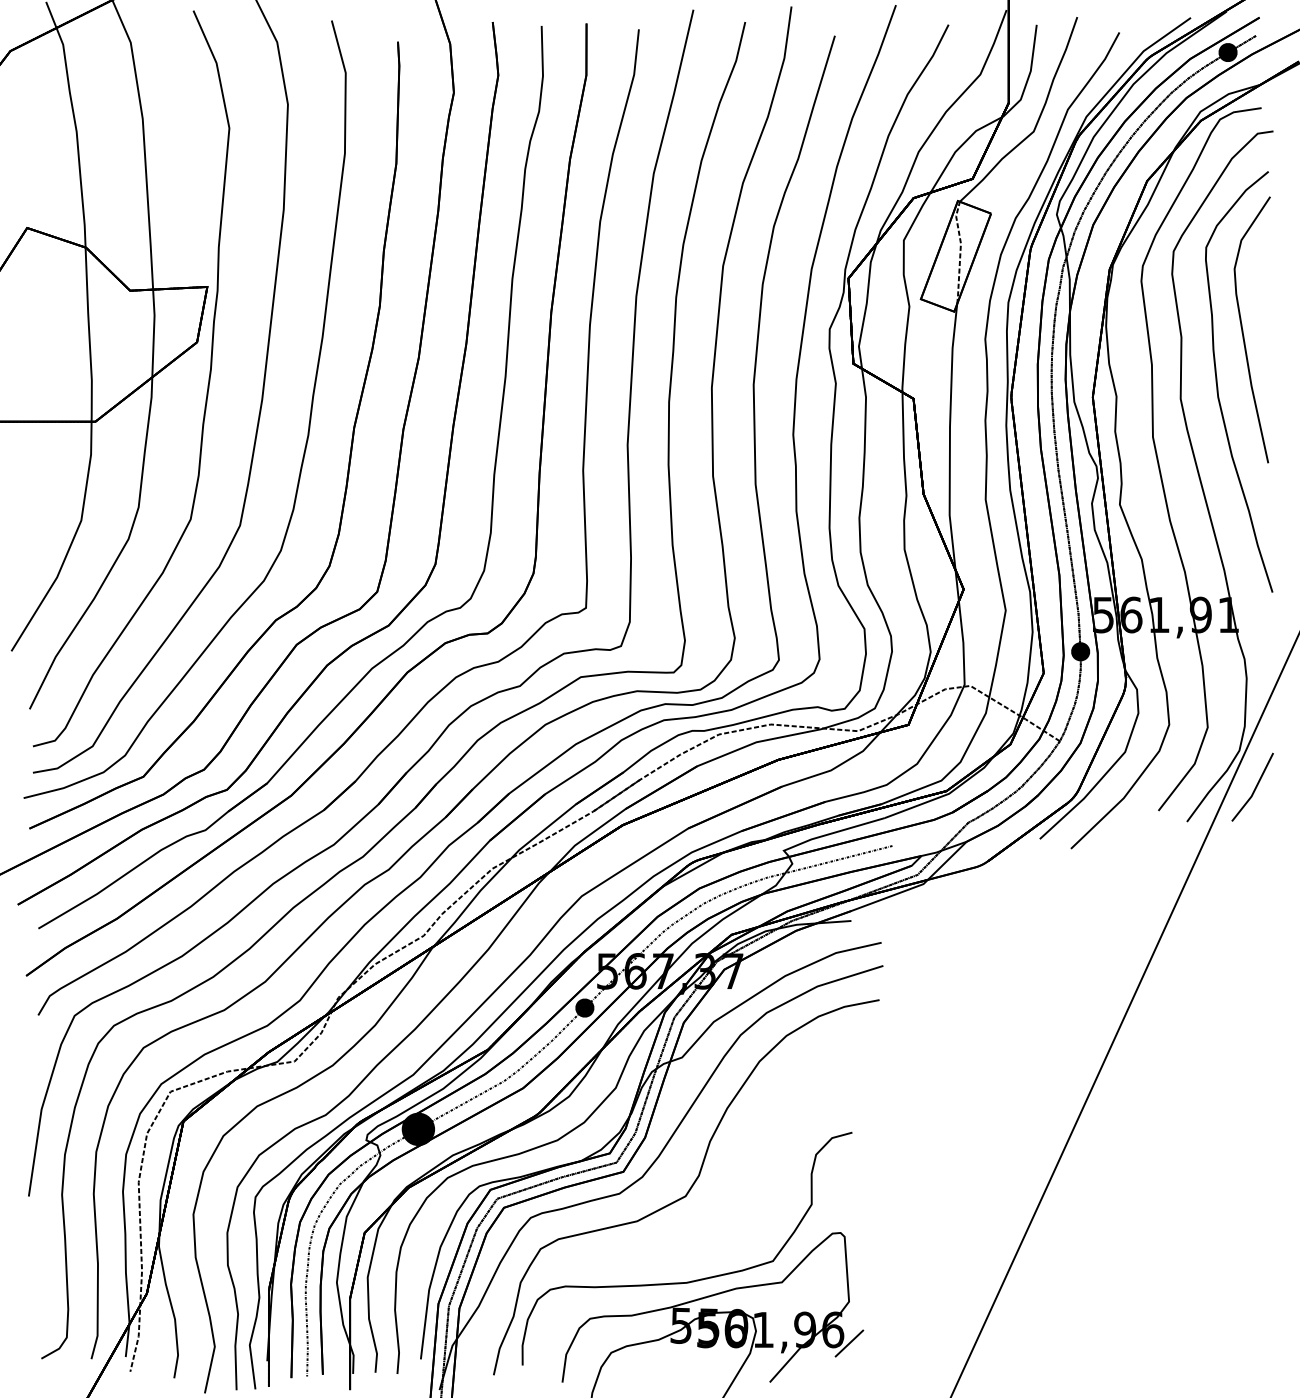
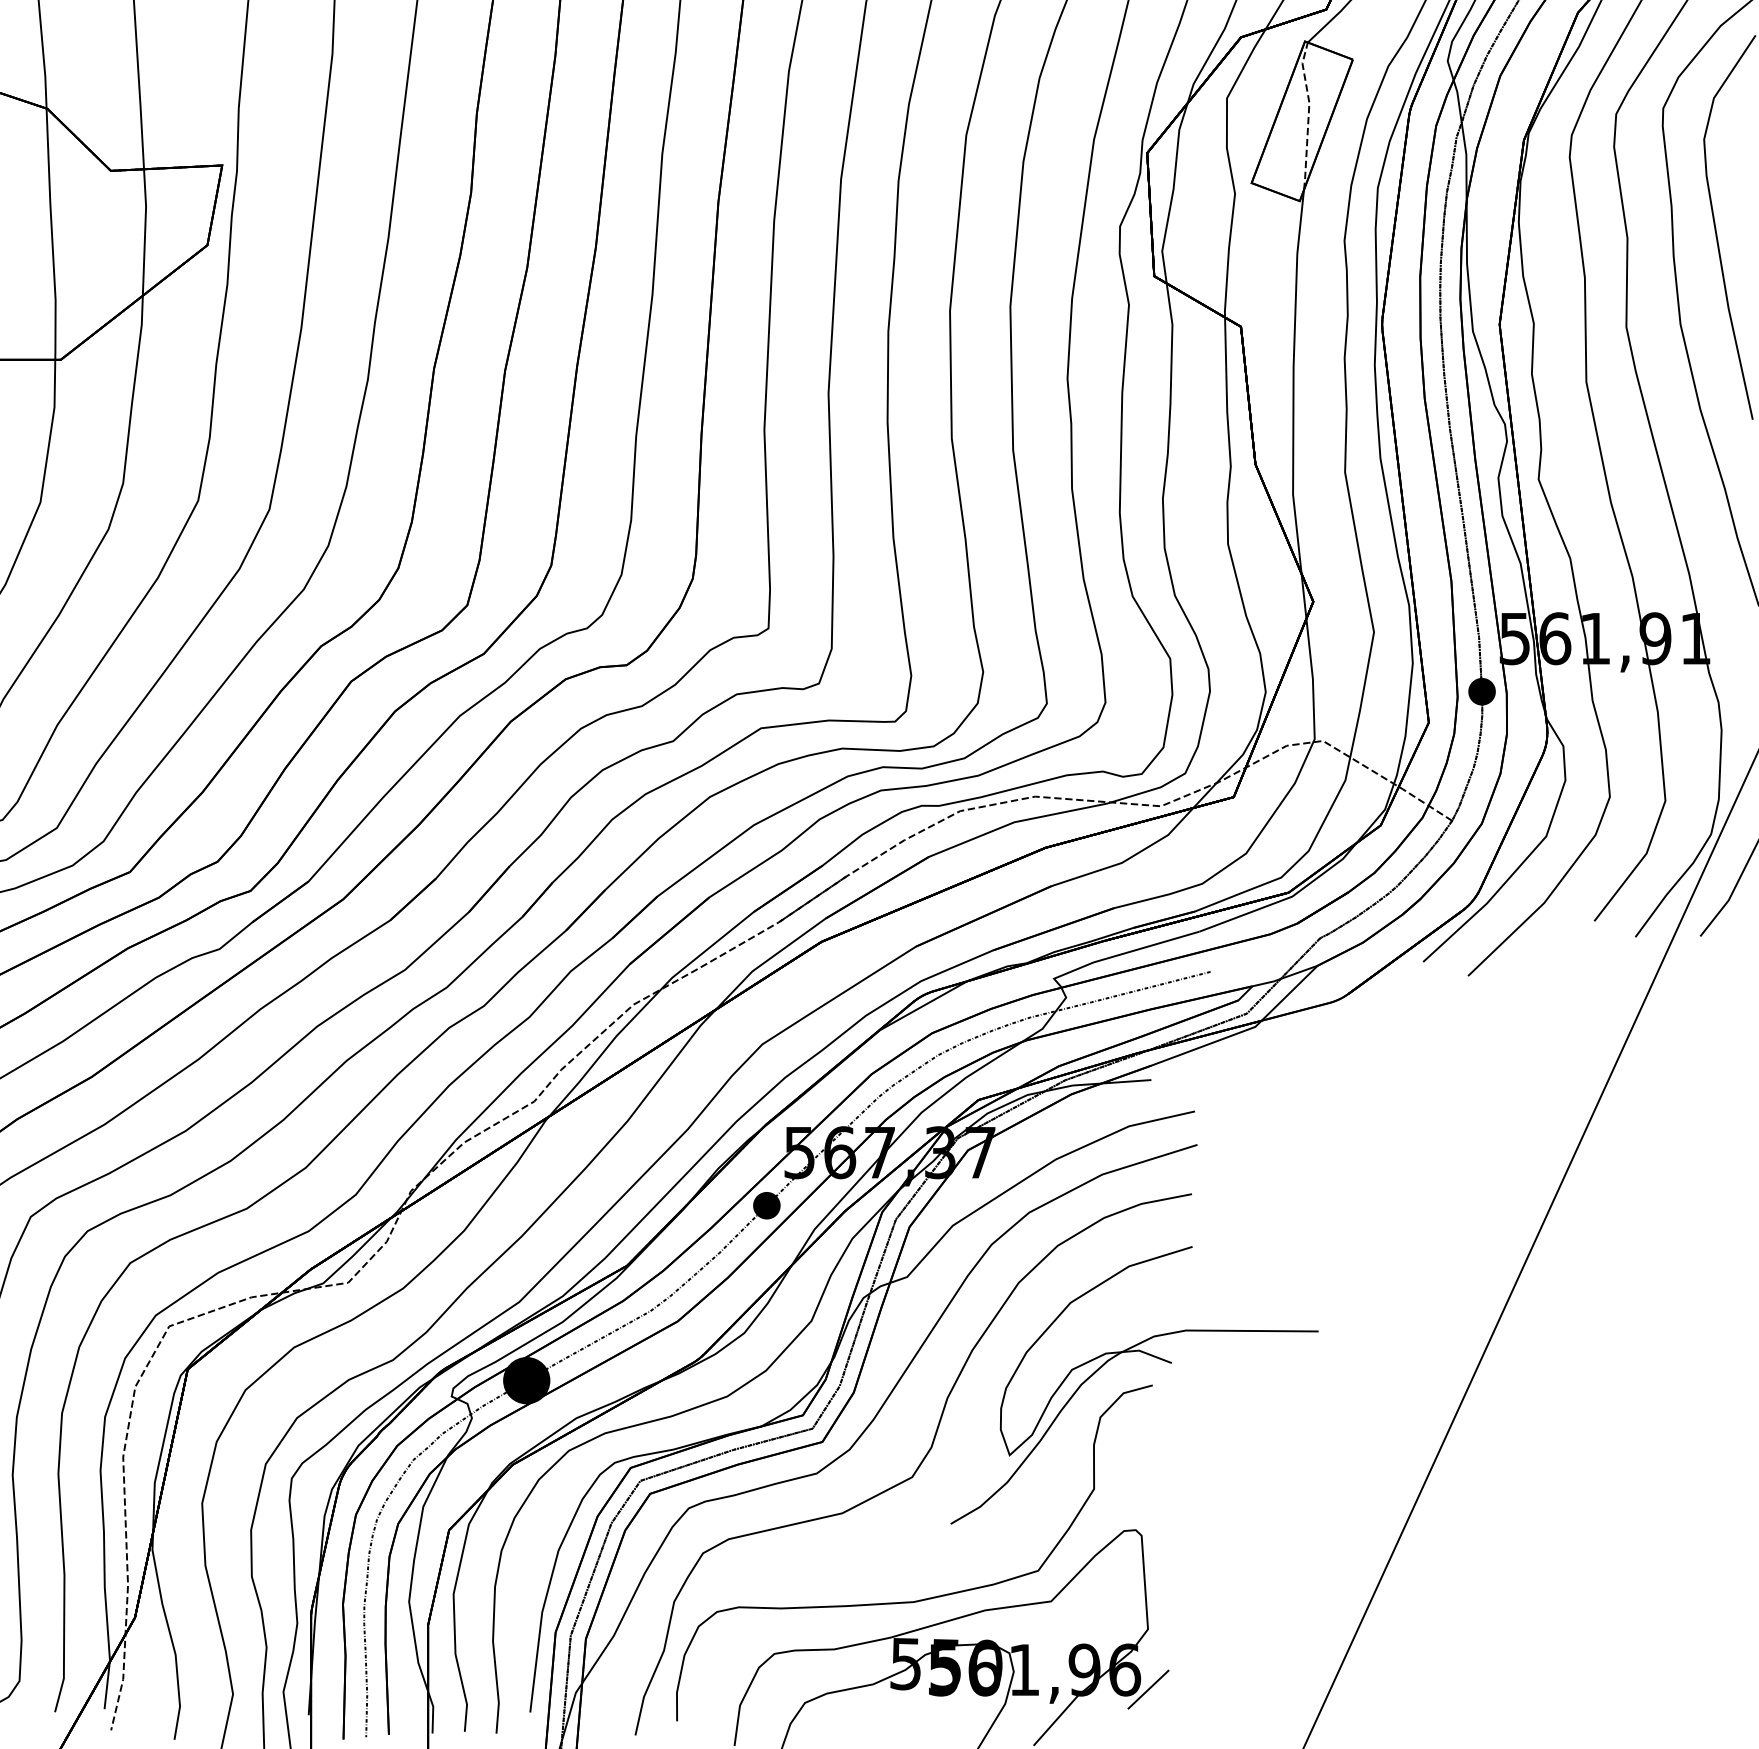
part: (835, 1110) -> (1128, 1353), added

